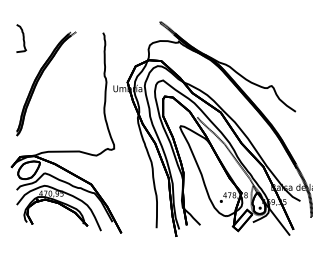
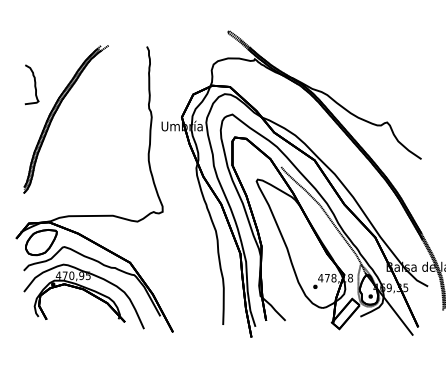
part: (21, 38) -> (32, 84), moved

